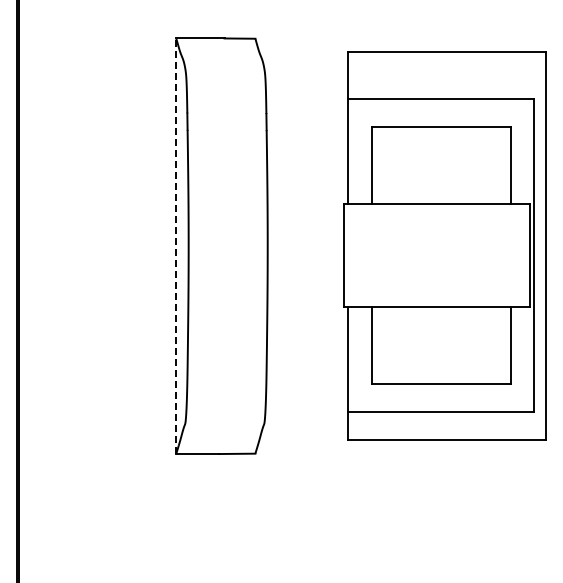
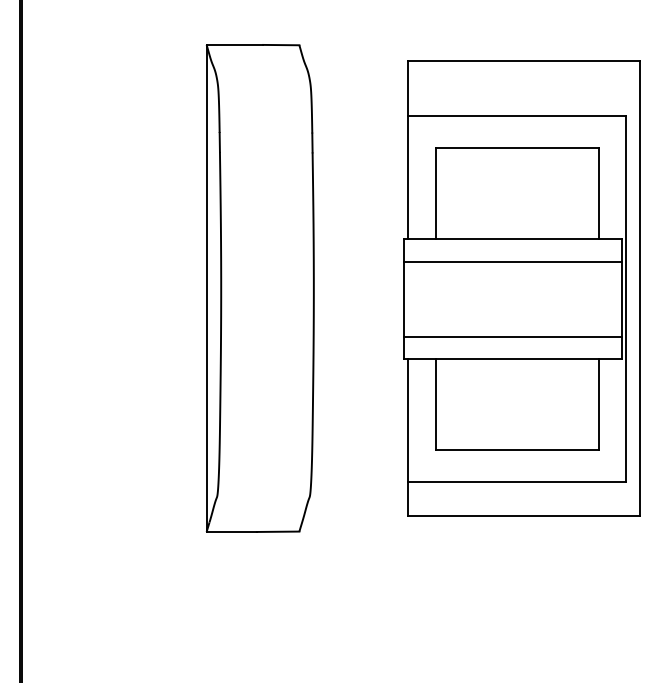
line: (437, 223) -> (512, 261), added
line: (176, 246) -> (206, 288), dashed -> solid
line: (437, 287) -> (512, 336), added

